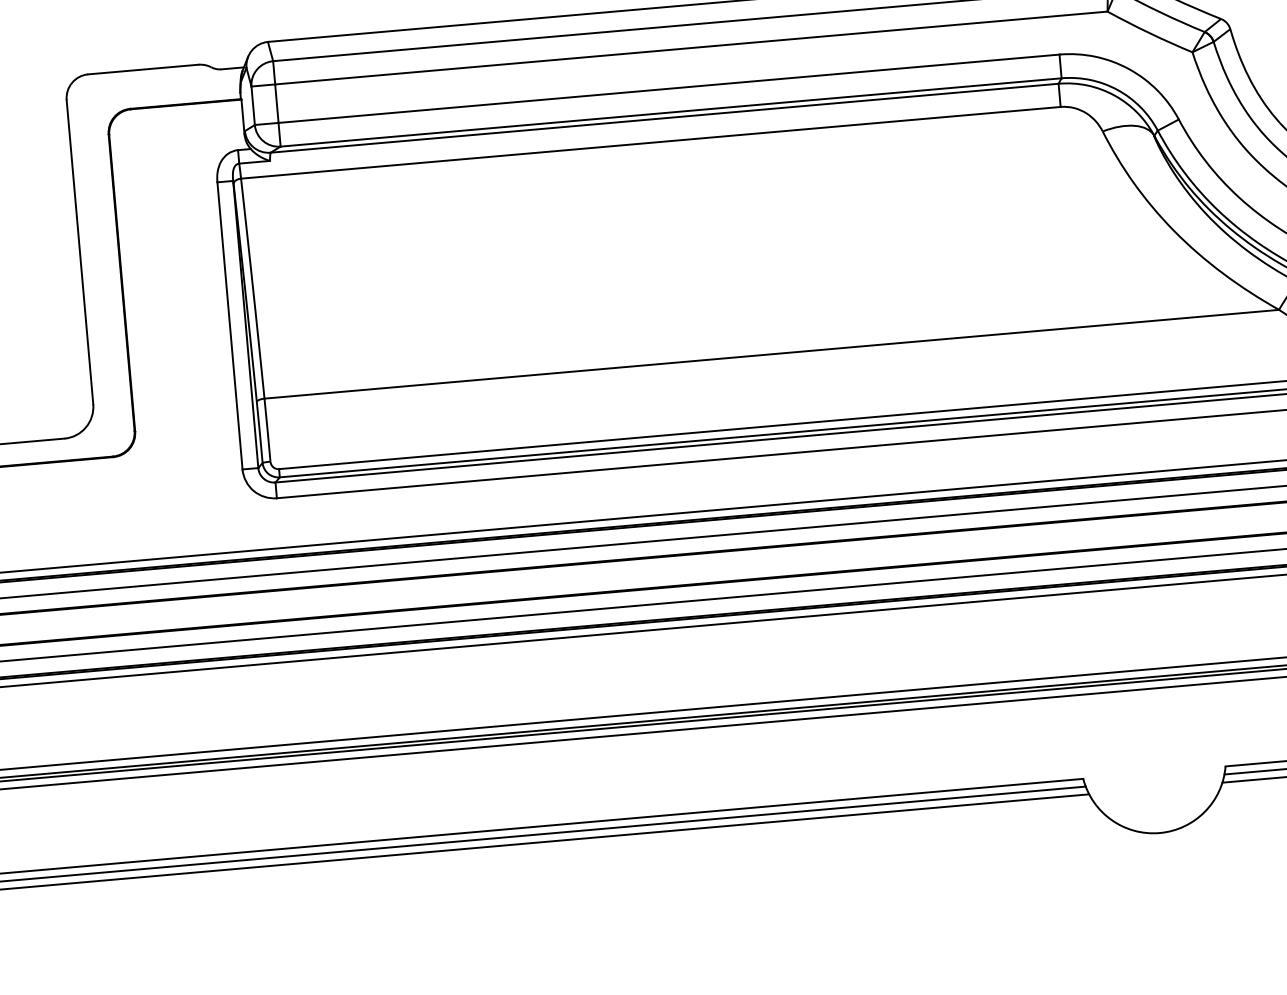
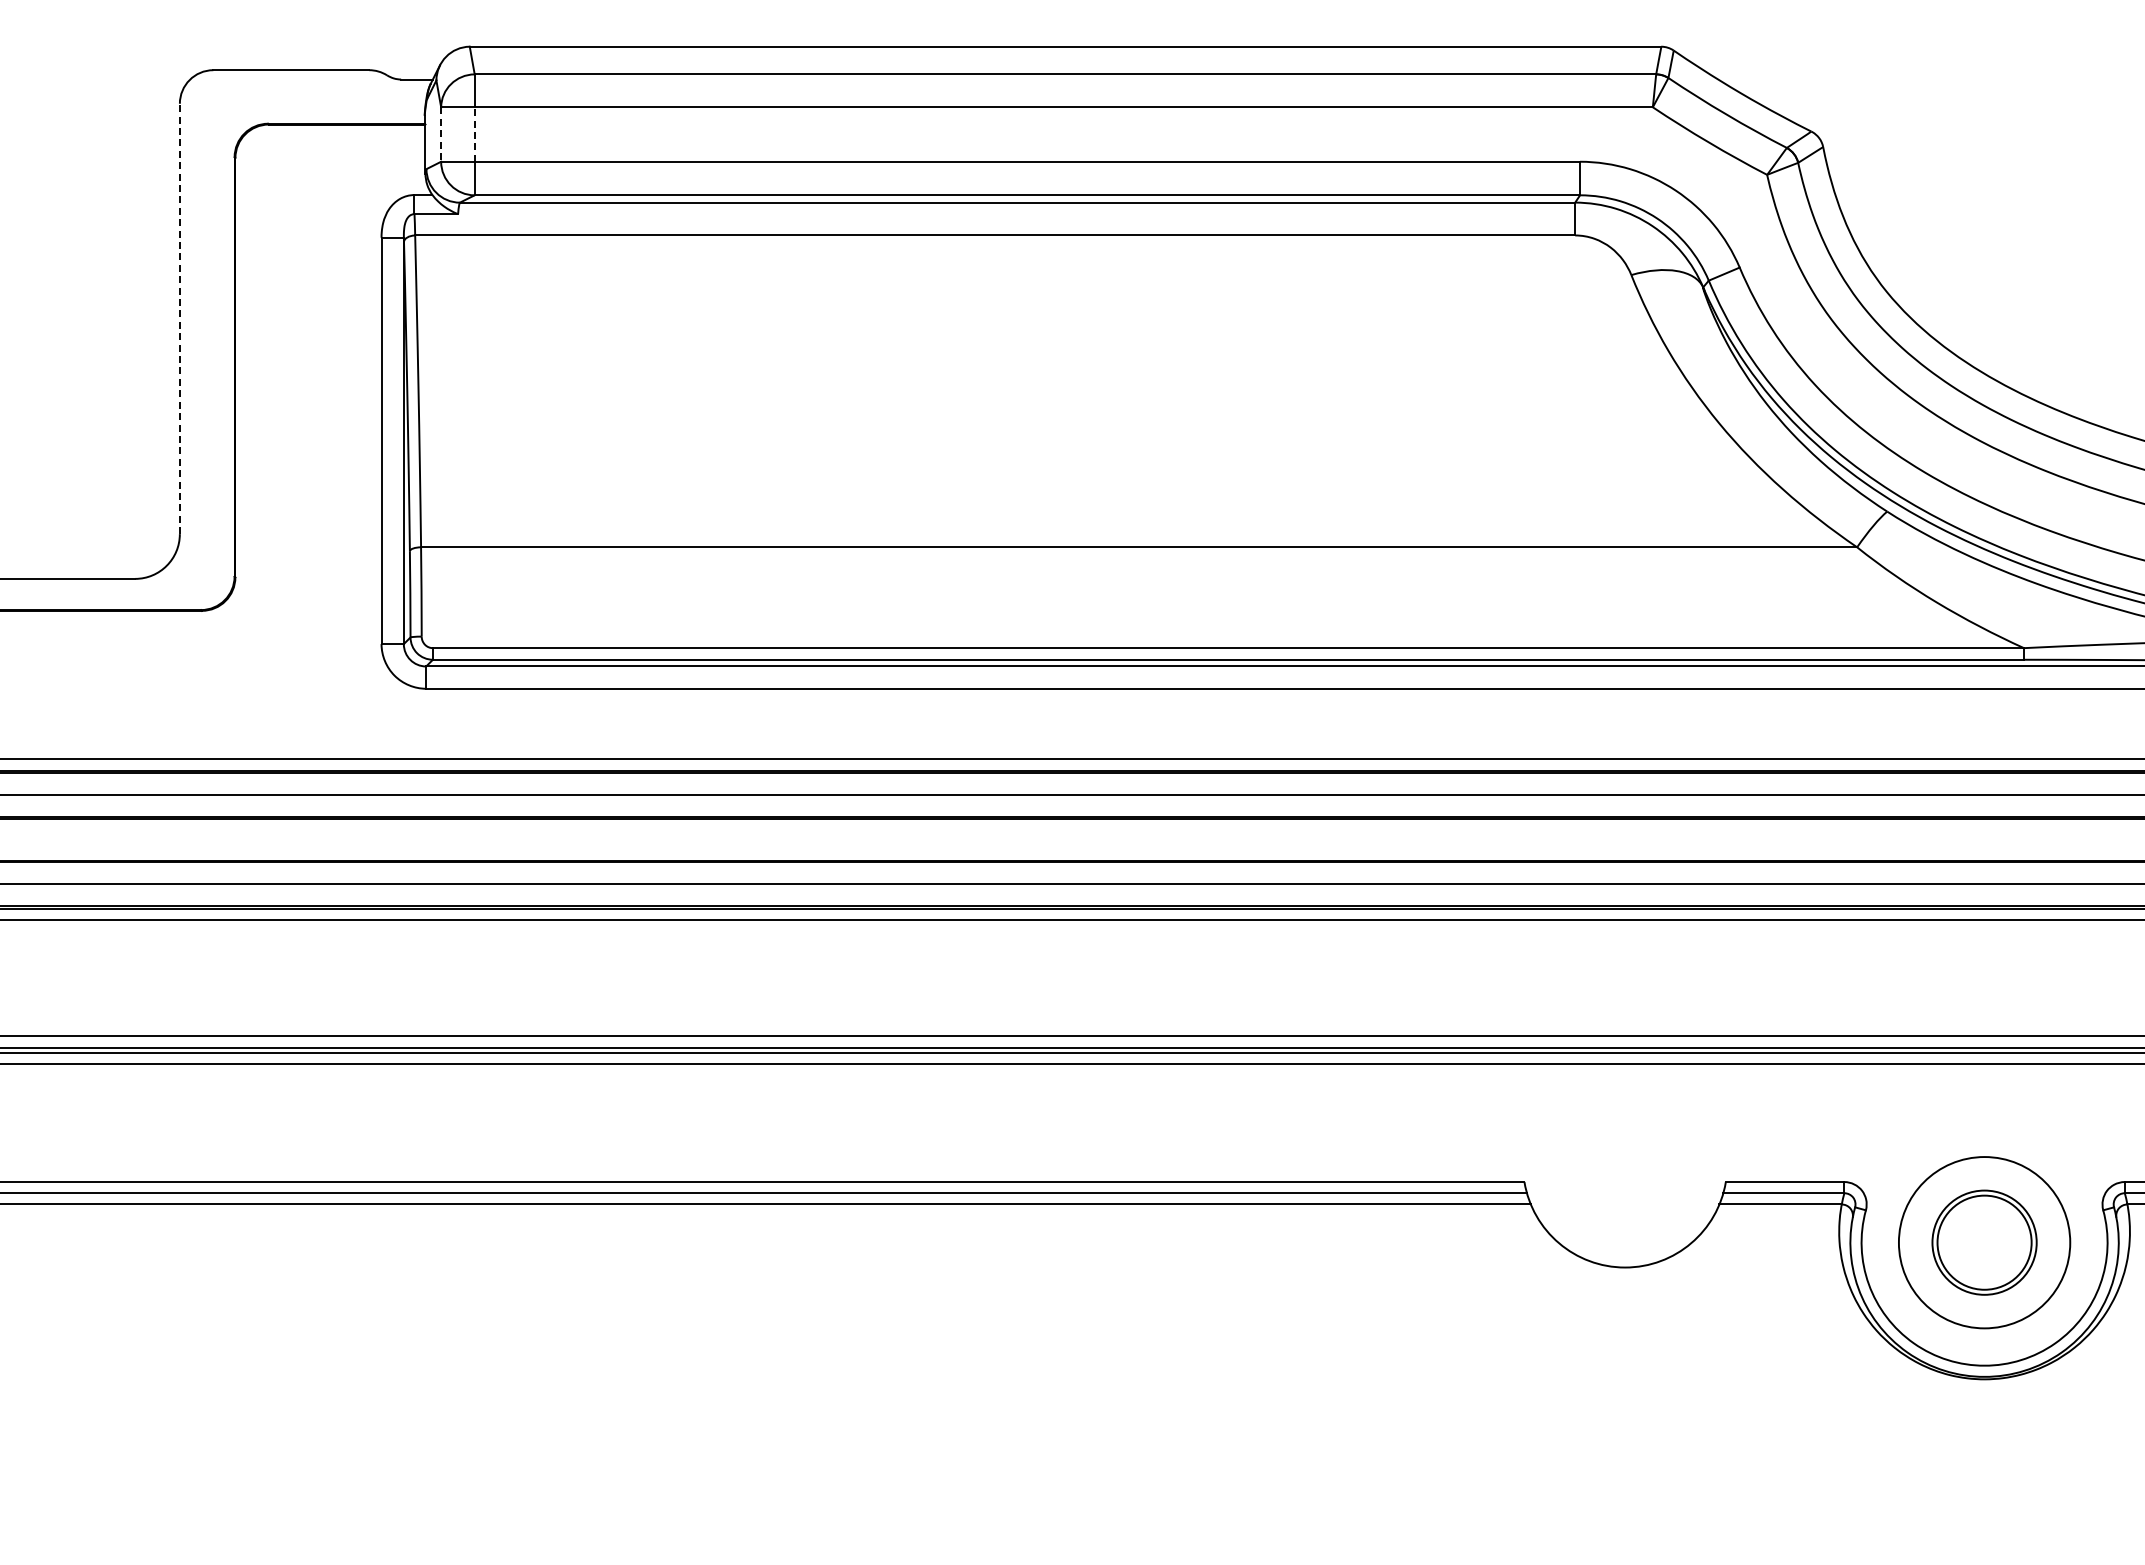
line: (276, 103) -> (474, 134), solid -> dashed
line: (253, 106) -> (441, 135), solid -> dashed
line: (79, 251) -> (179, 318), solid -> dashed

